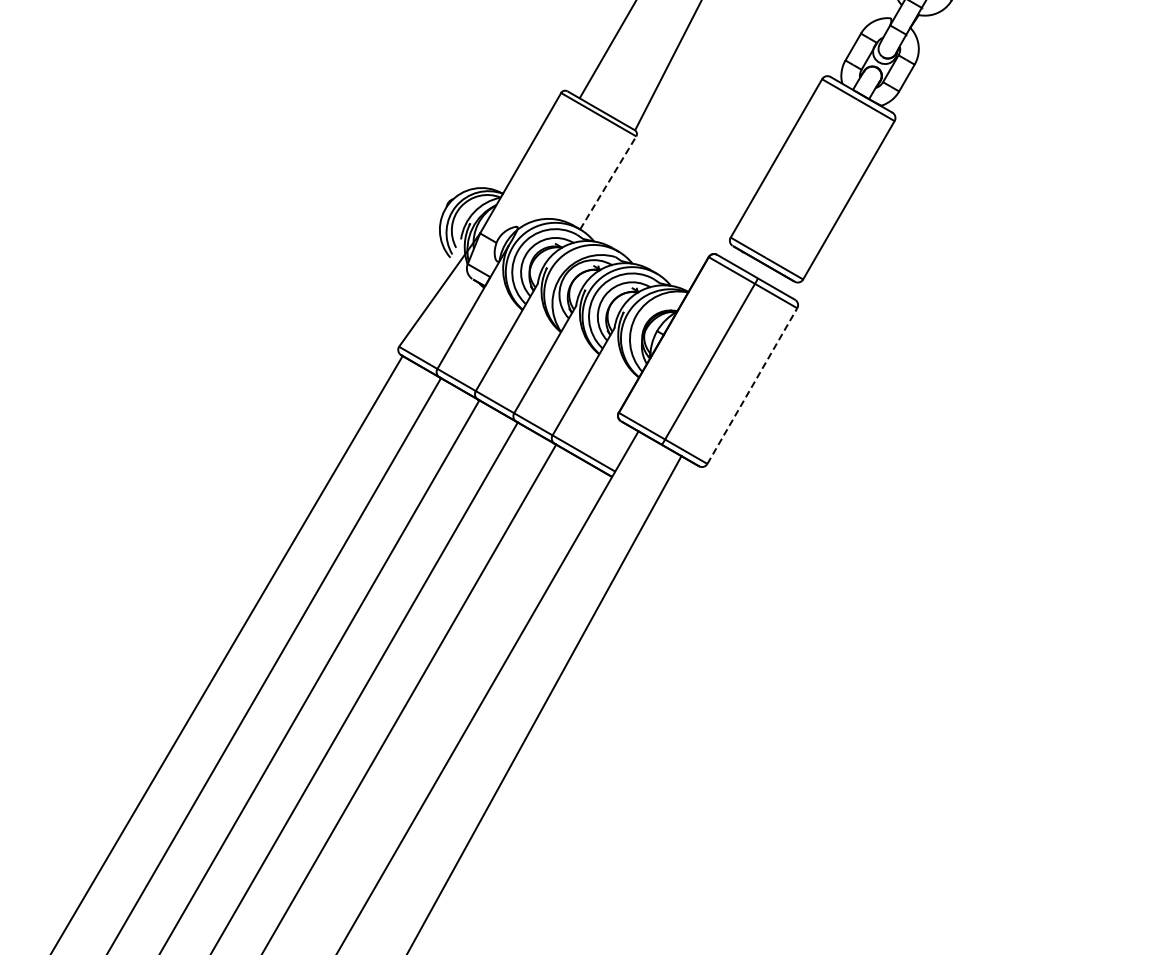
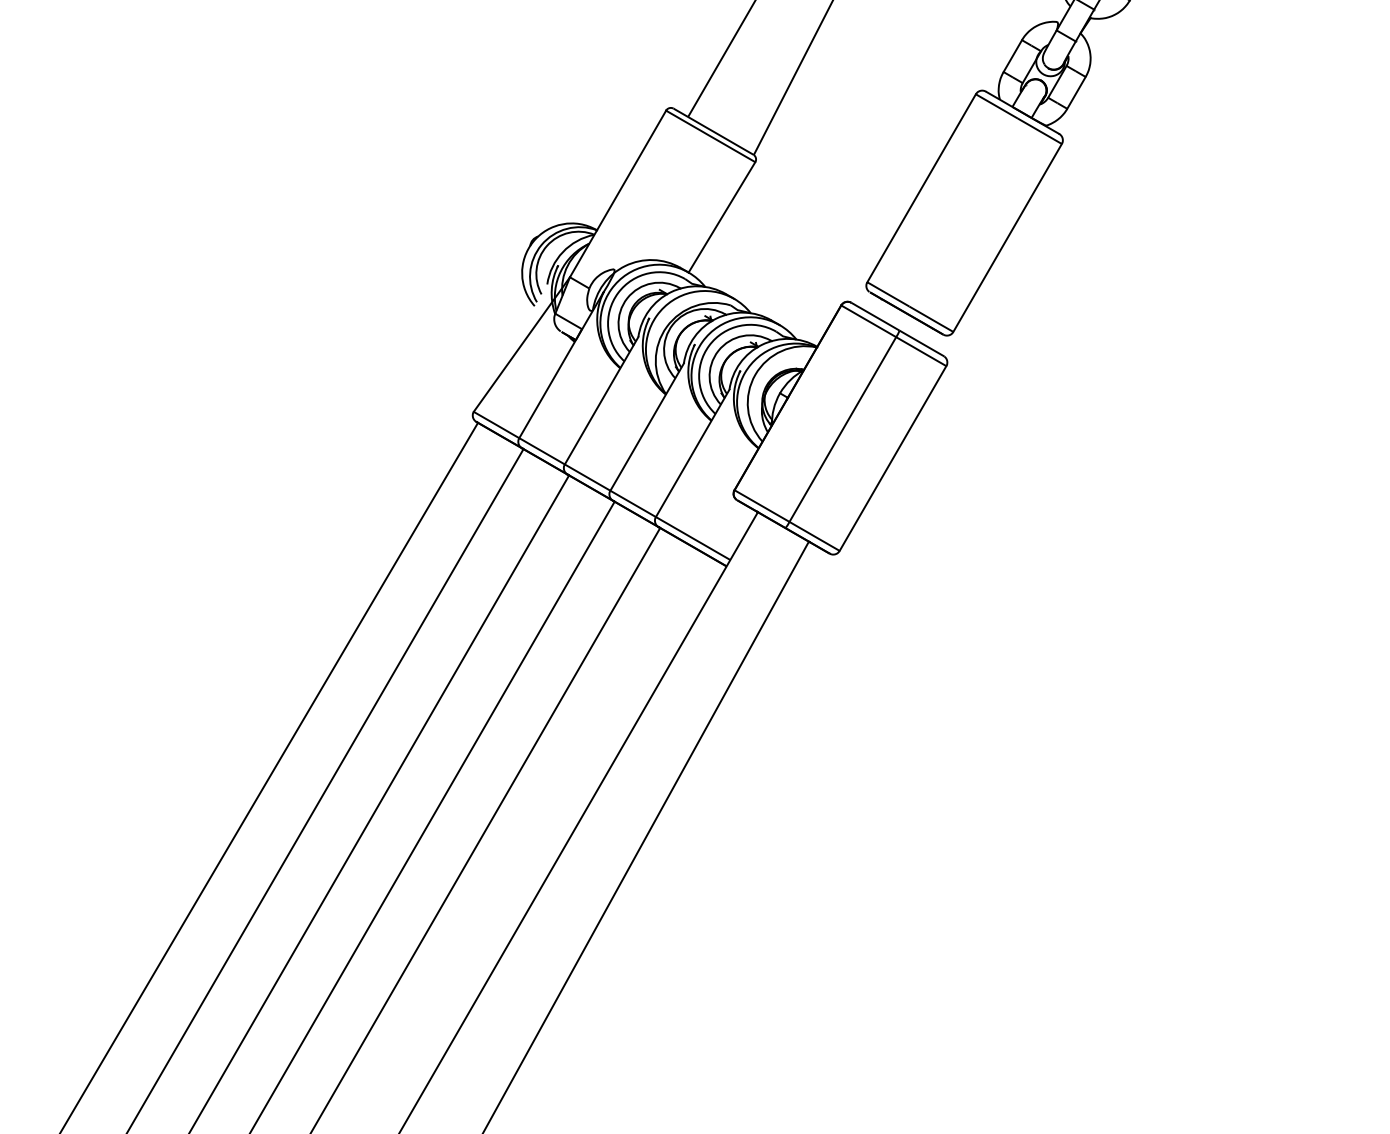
line: (608, 182) -> (722, 216), dashed -> solid
line: (752, 386) -> (893, 458), dashed -> solid

